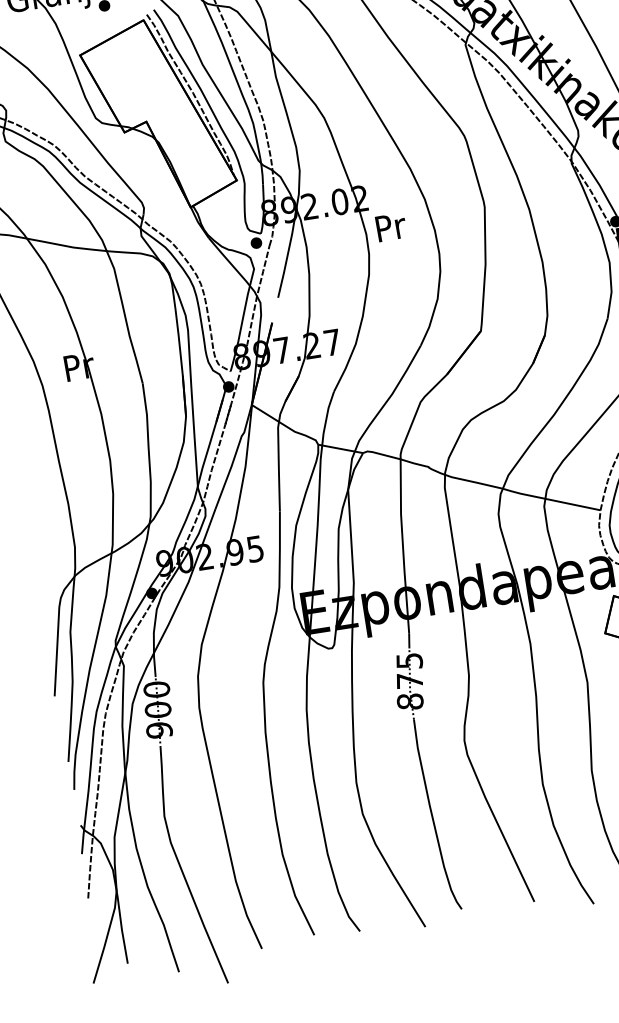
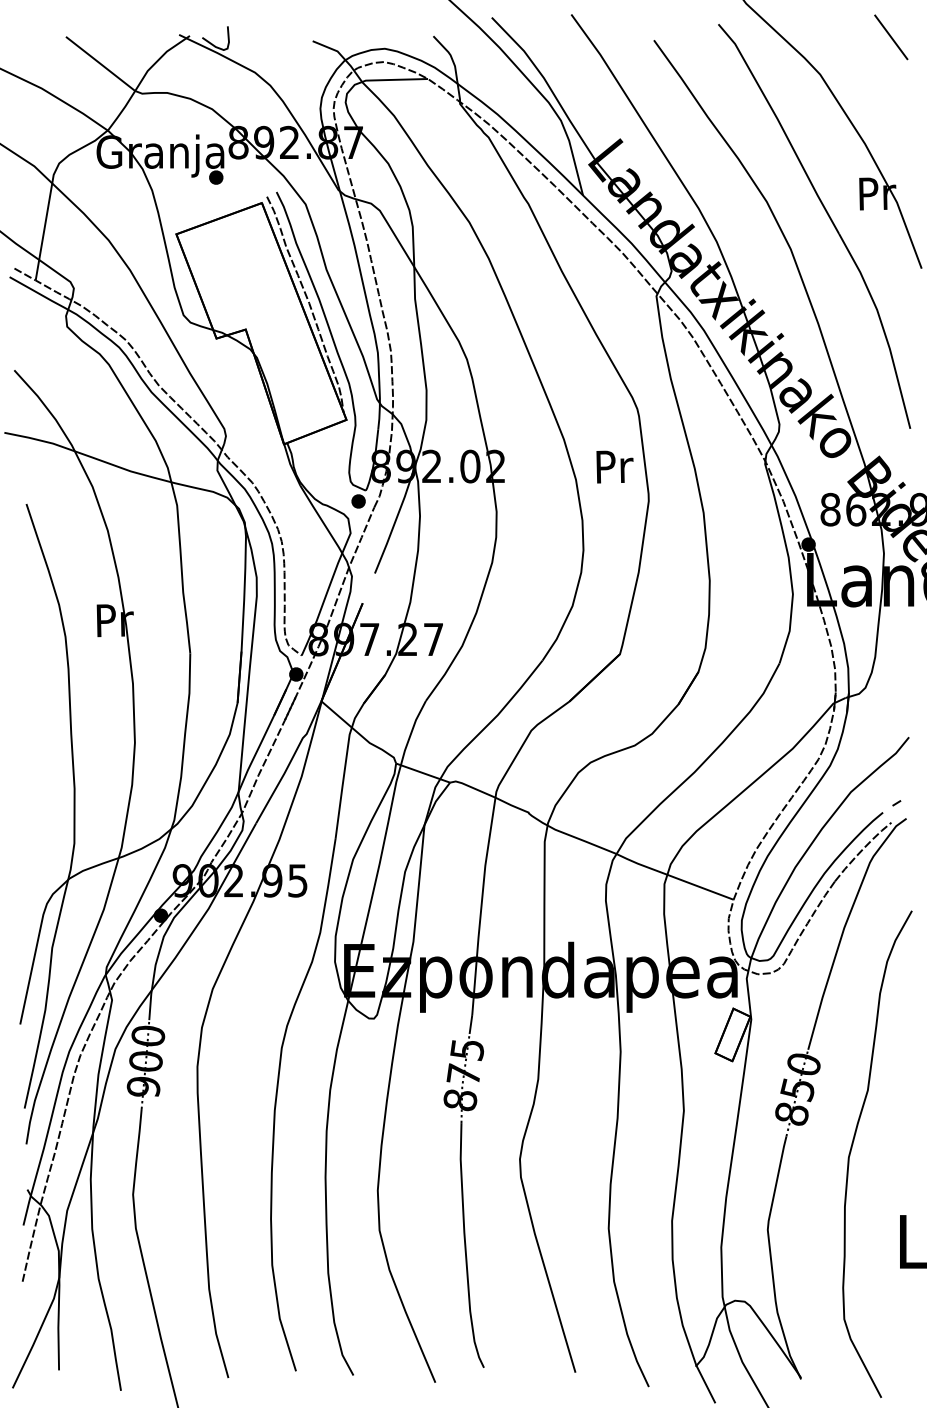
text: (390, 226) -> (614, 466), moved

